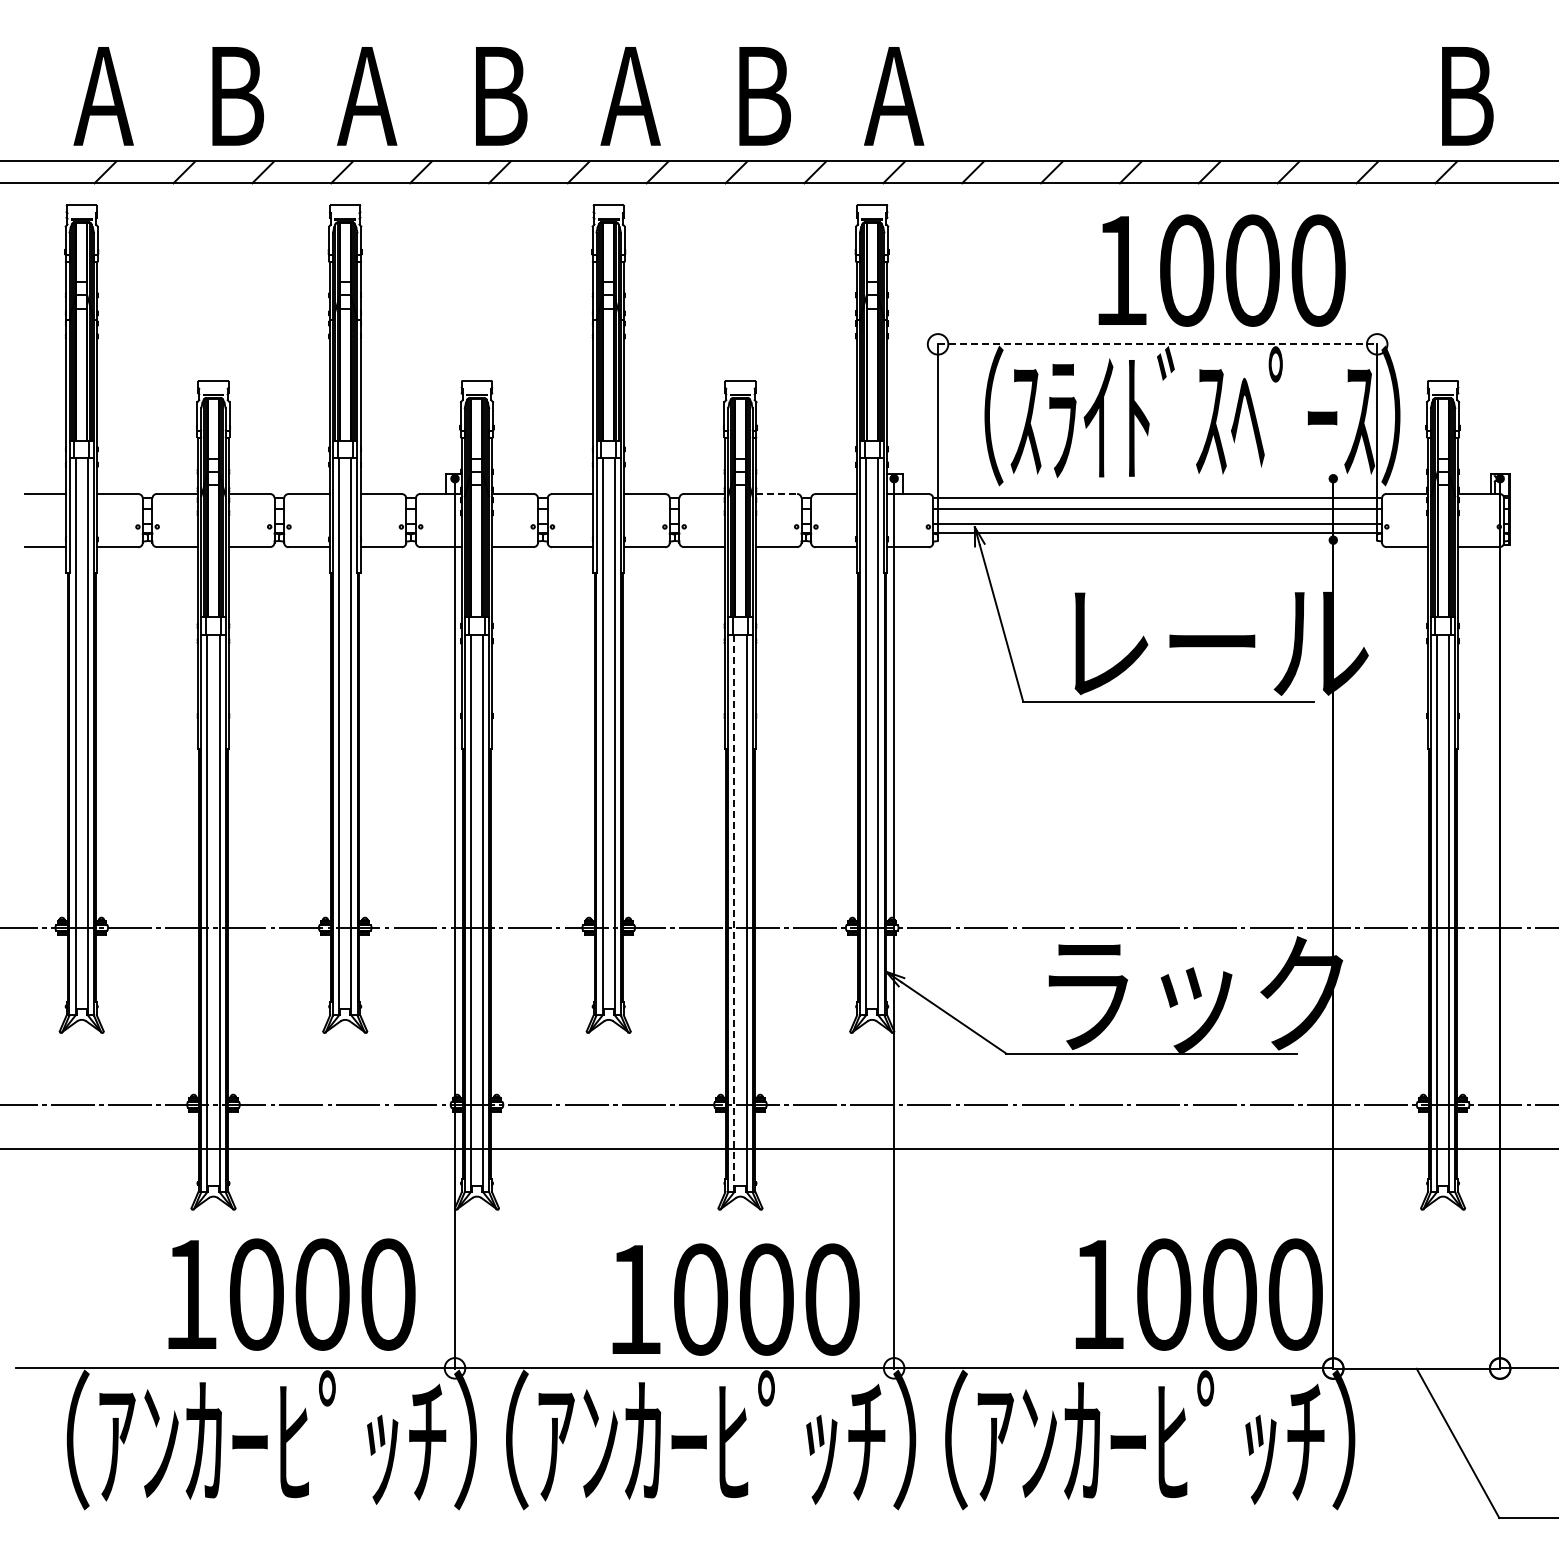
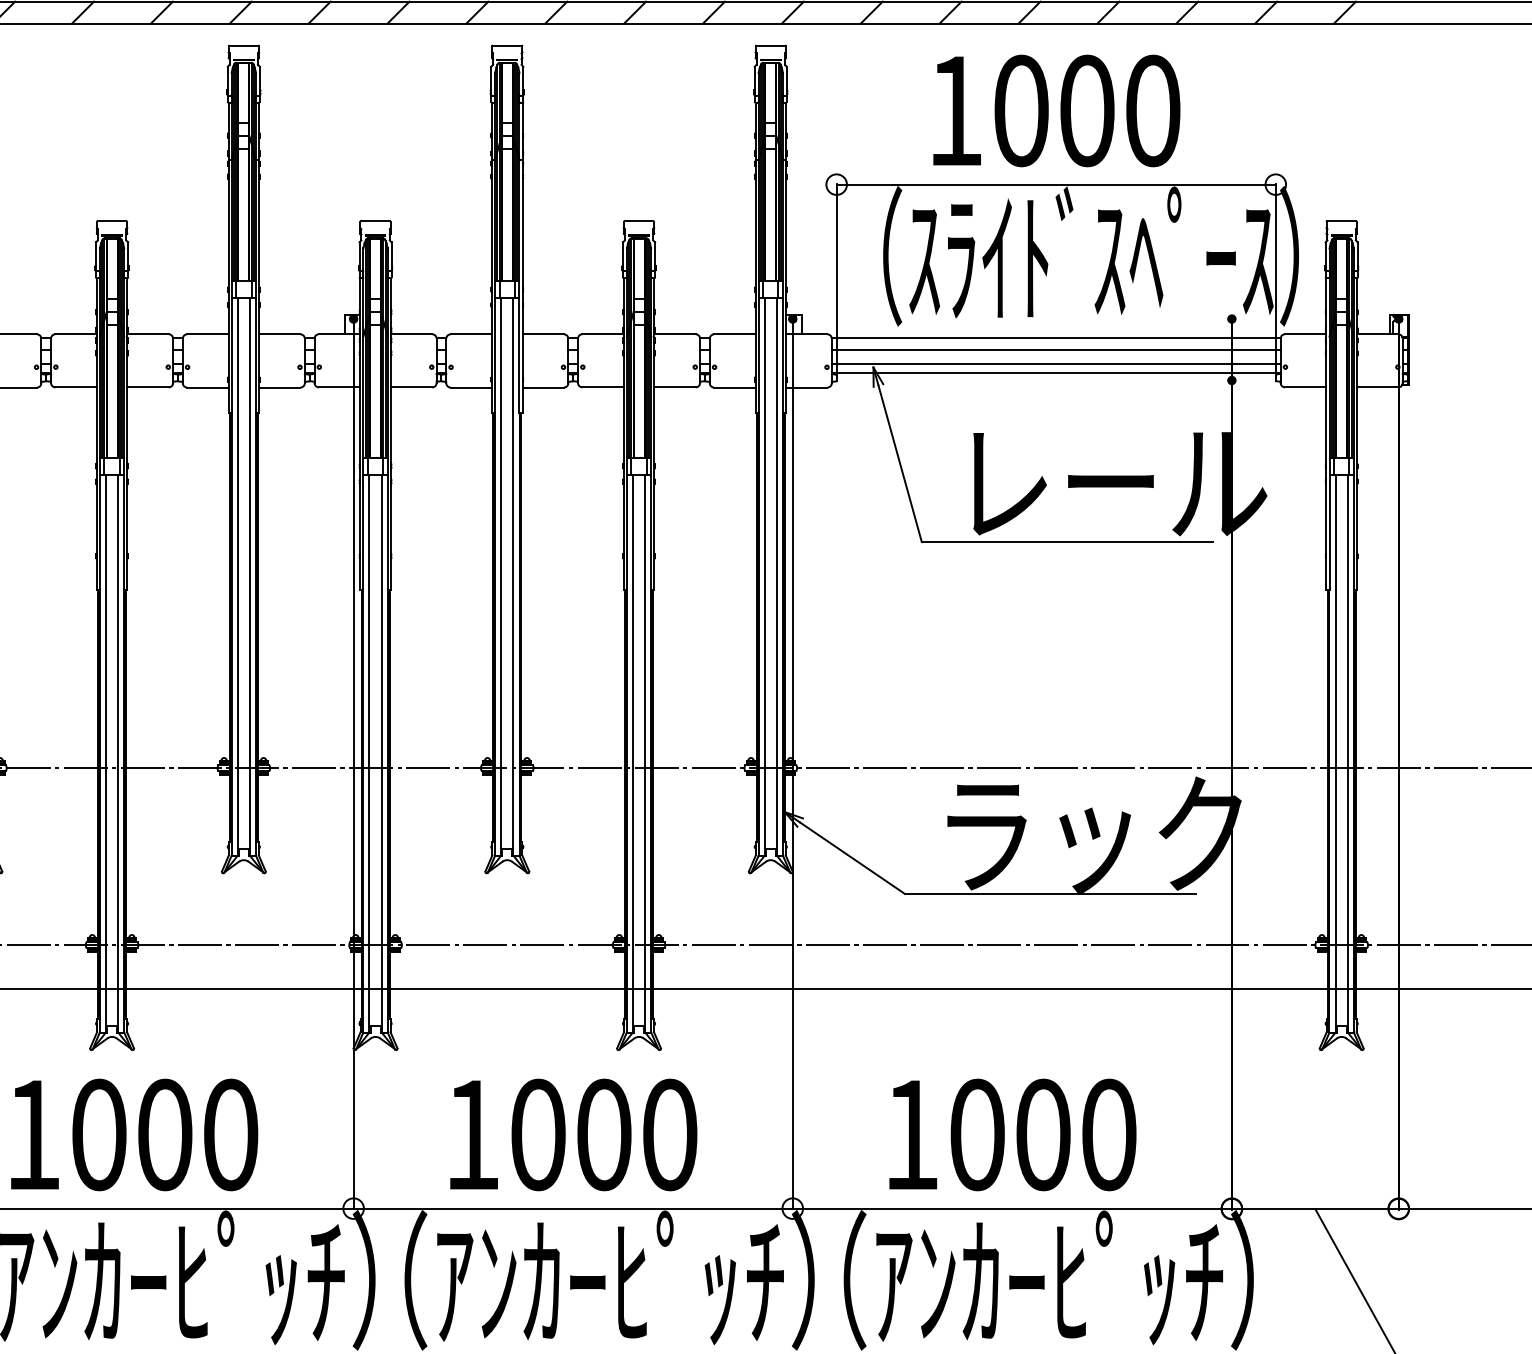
text: (1221, 270) -> (1056, 110), moved
line: (1157, 344) -> (1056, 184), dashed -> solid
line: (776, 493) -> (675, 333), dashed -> solid
line: (734, 913) -> (633, 753), dashed -> solid
text: (291, 1294) -> (134, 1134), moved
text: (1198, 1294) -> (1012, 1134), moved
text: (735, 1299) -> (573, 1134), moved

